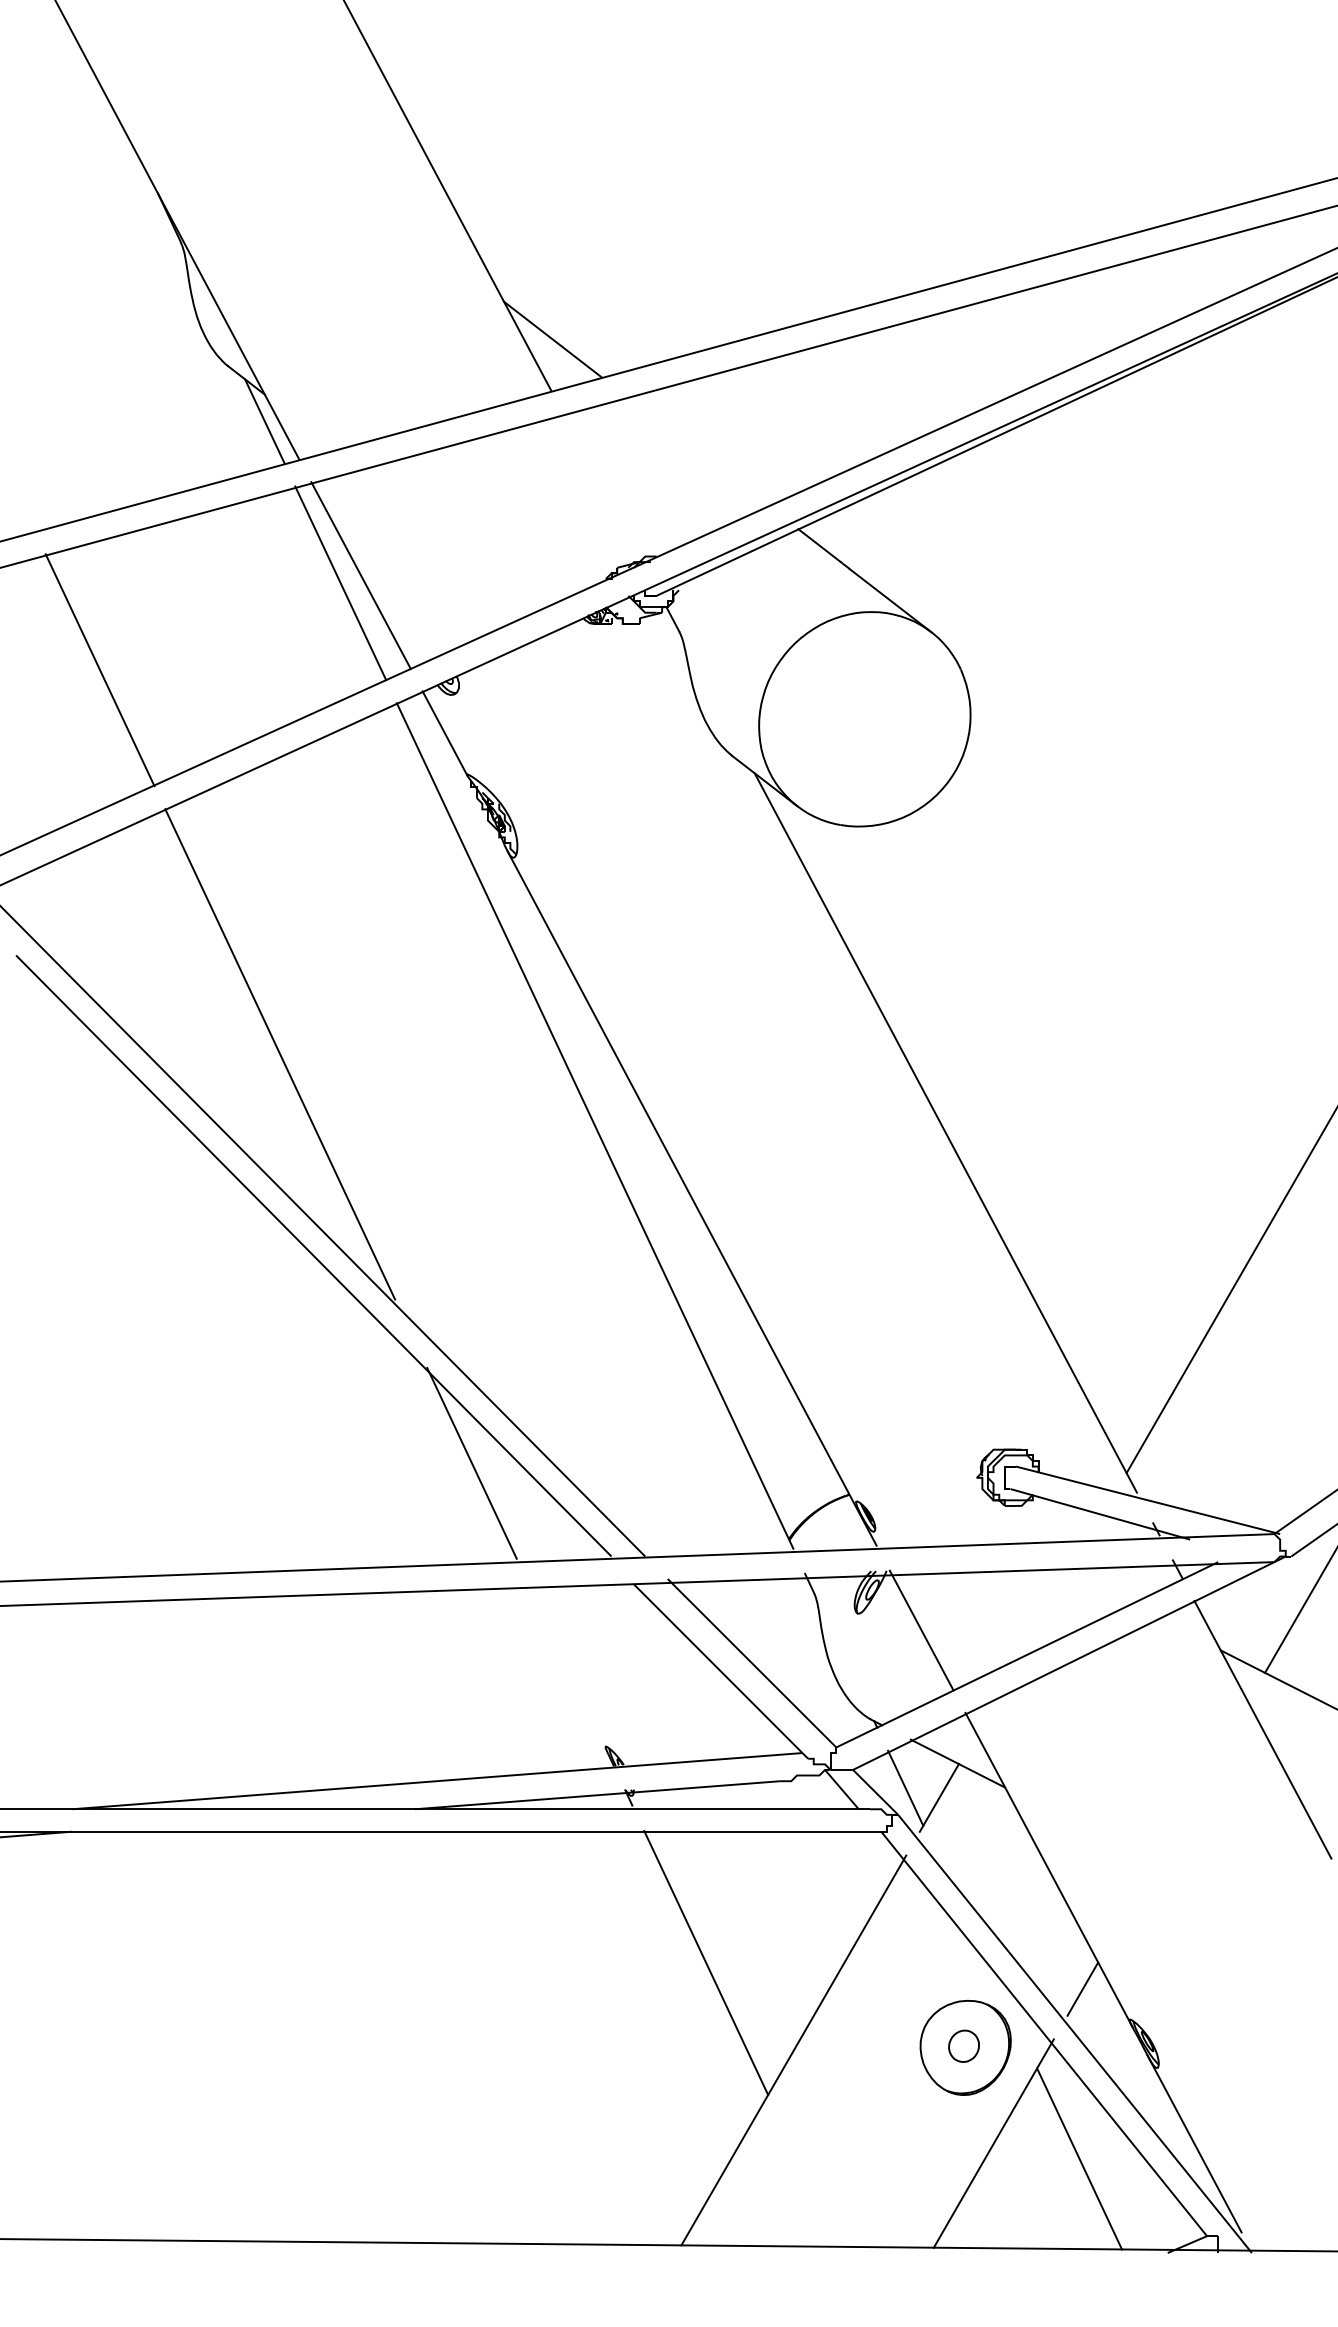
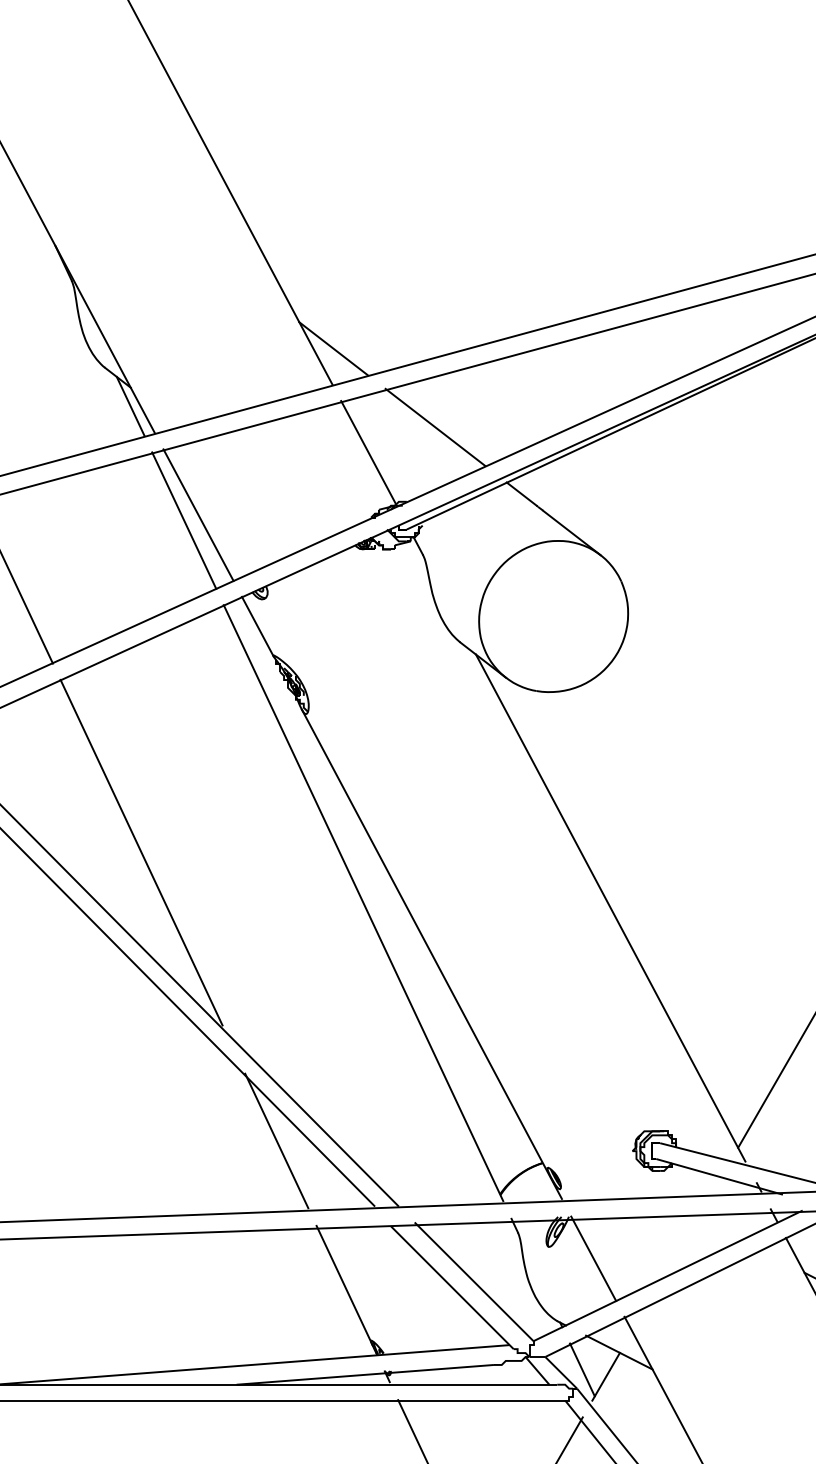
line: (696, 450) -> (434, 427), added
line: (601, 485) -> (368, 451), added
line: (568, 1668) -> (344, 1285), added

